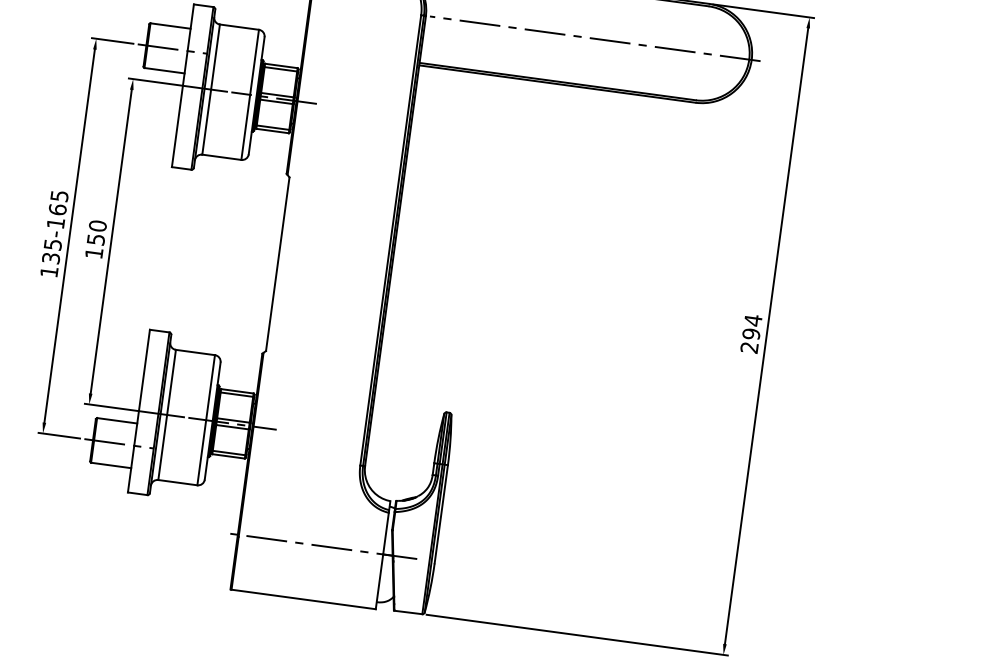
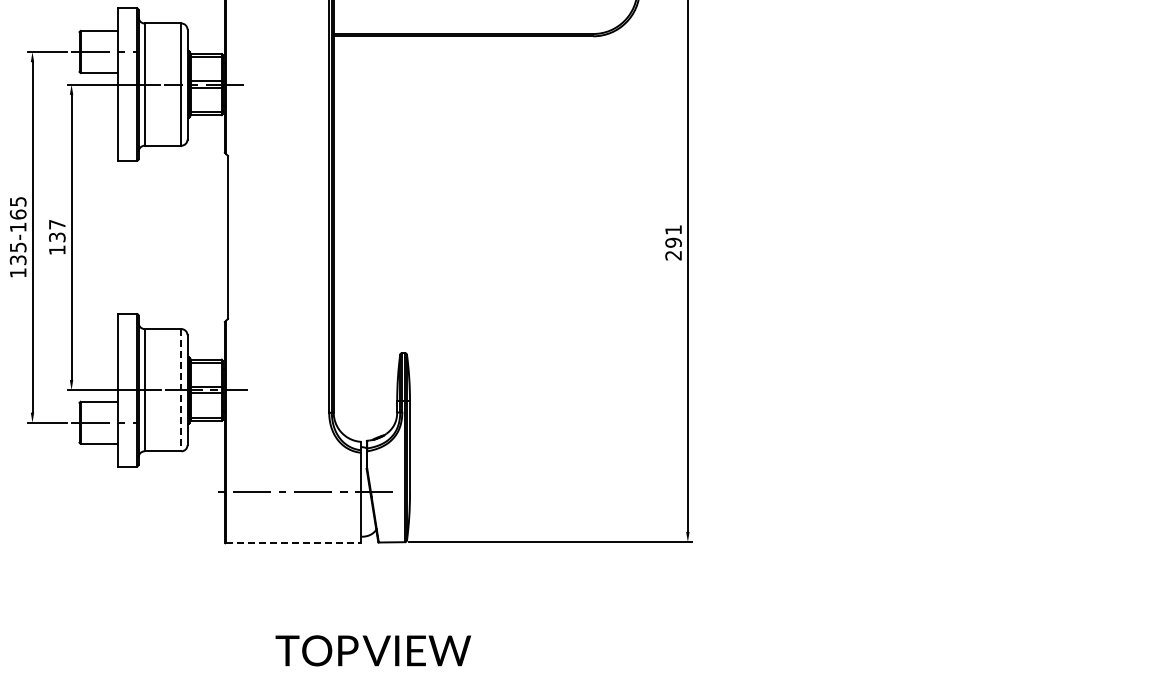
text: (97, 232) -> (57, 230), 150 -> 137
text: (753, 319) -> (673, 229), 294 -> 291
line: (206, 420) -> (181, 390), solid -> dashed
line: (303, 599) -> (293, 543), solid -> dashed

